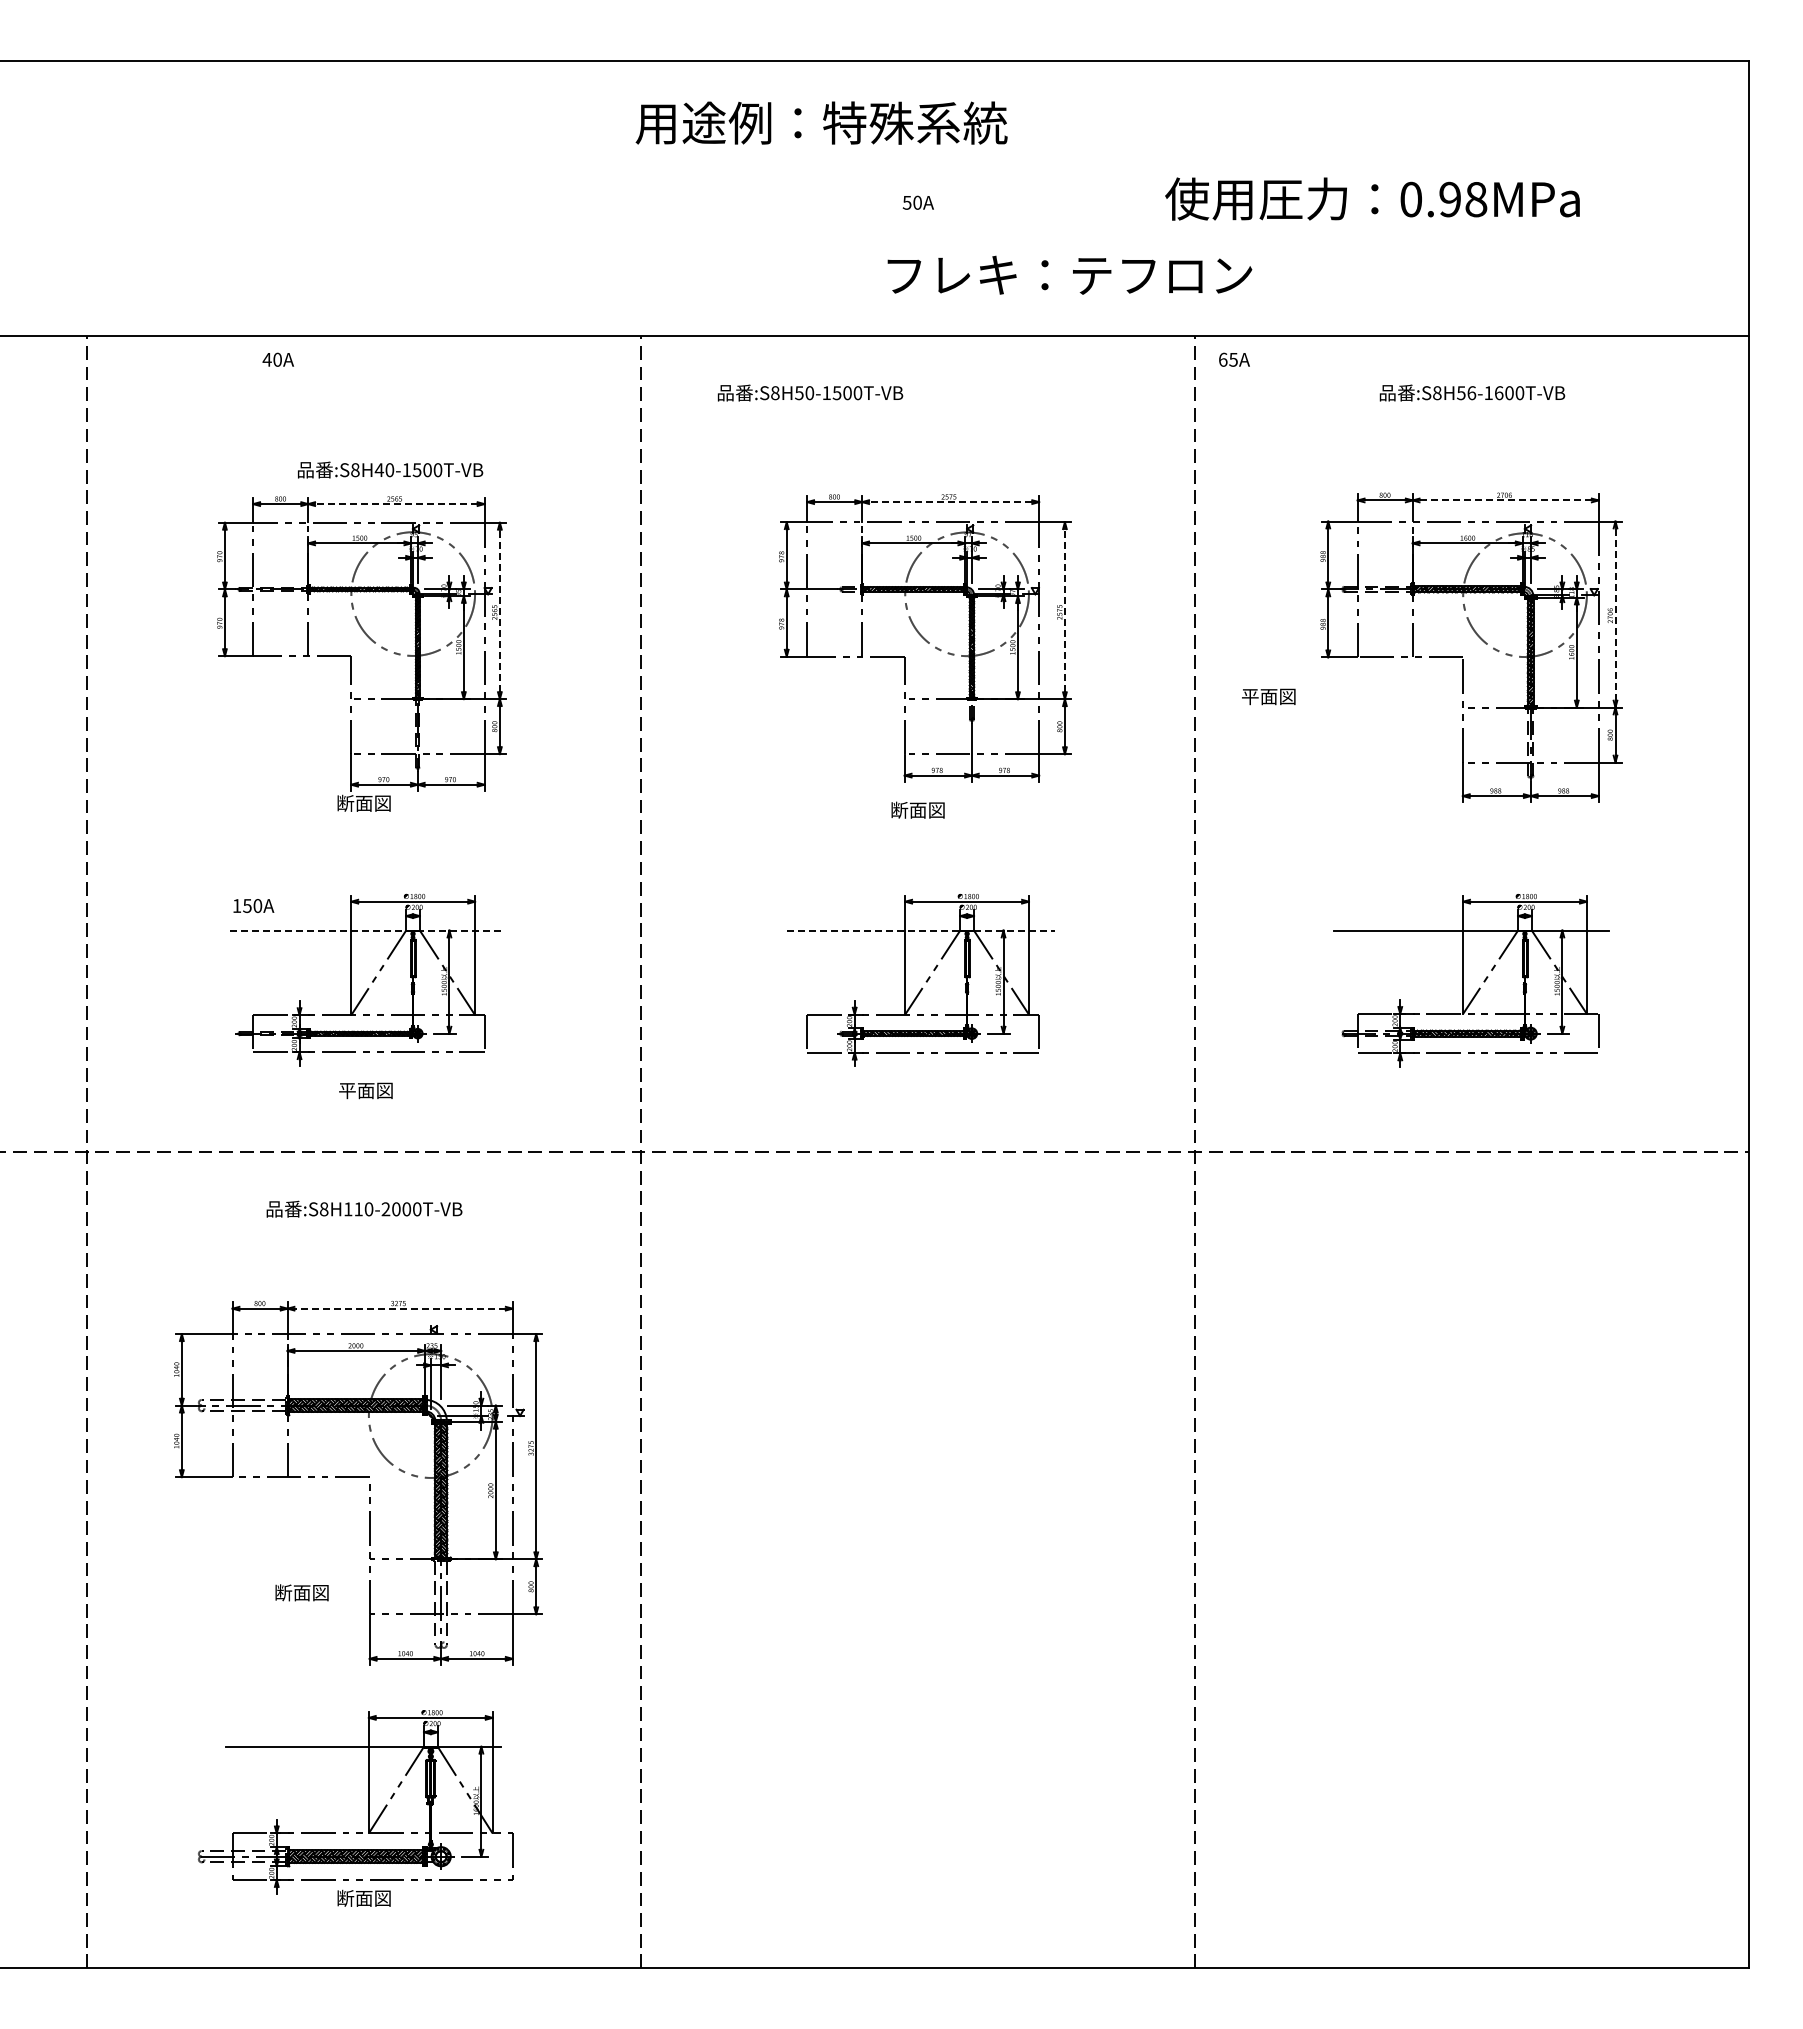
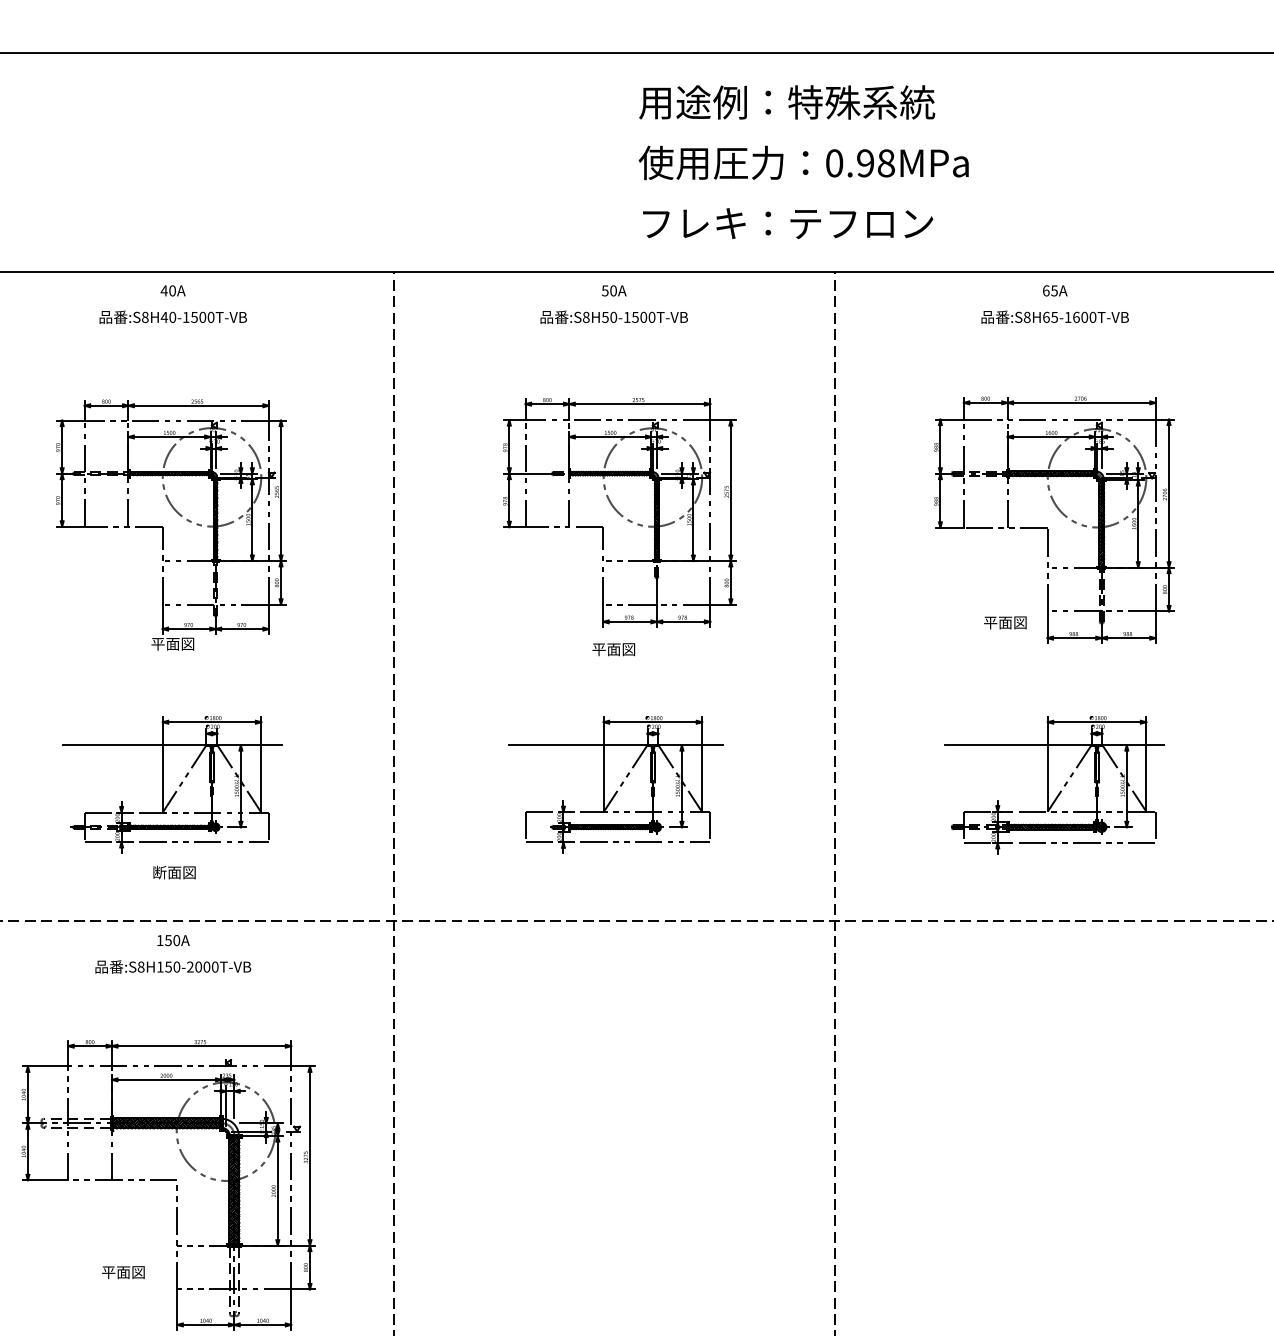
text: (821, 122) -> (786, 101), moved
text: (1372, 198) -> (803, 162), moved
text: (917, 202) -> (613, 290), moved
text: (1069, 274) -> (787, 222), moved
text: (277, 359) -> (172, 290), moved
text: (1234, 359) -> (1055, 290), moved
text: (810, 392) -> (614, 316), moved
text: (1466, 393) -> (1050, 317), :S8H56-1600T-VB -> :S8H65-1600T-VB
text: (390, 469) -> (173, 316), moved
line: (1505, 500) -> (1081, 402), dashed -> solid
line: (950, 502) -> (639, 404), dashed -> solid
line: (395, 504) -> (197, 406), dashed -> solid
line: (499, 610) -> (280, 490), dashed -> solid
line: (1064, 610) -> (730, 490), dashed -> solid
line: (1615, 614) -> (1169, 493), dashed -> solid
text: (1268, 696) -> (1005, 622), moved
text: (345, 802) -> (158, 643), 断面図 -> 平面図
text: (899, 809) -> (599, 648), 断面図 -> 平面図
text: (253, 905) -> (173, 940), moved
line: (362, 930) -> (171, 745), dashed -> solid
line: (921, 930) -> (616, 745), dashed -> solid
text: (347, 1090) -> (159, 872), 平面図 -> 断面図
text: (358, 1209) -> (168, 967), :S8H110-2000T-VB -> :S8H150-2000T-VB
line: (400, 1308) -> (201, 1046), dashed -> solid
text: (283, 1592) -> (108, 1272), 断面図 -> 平面図

